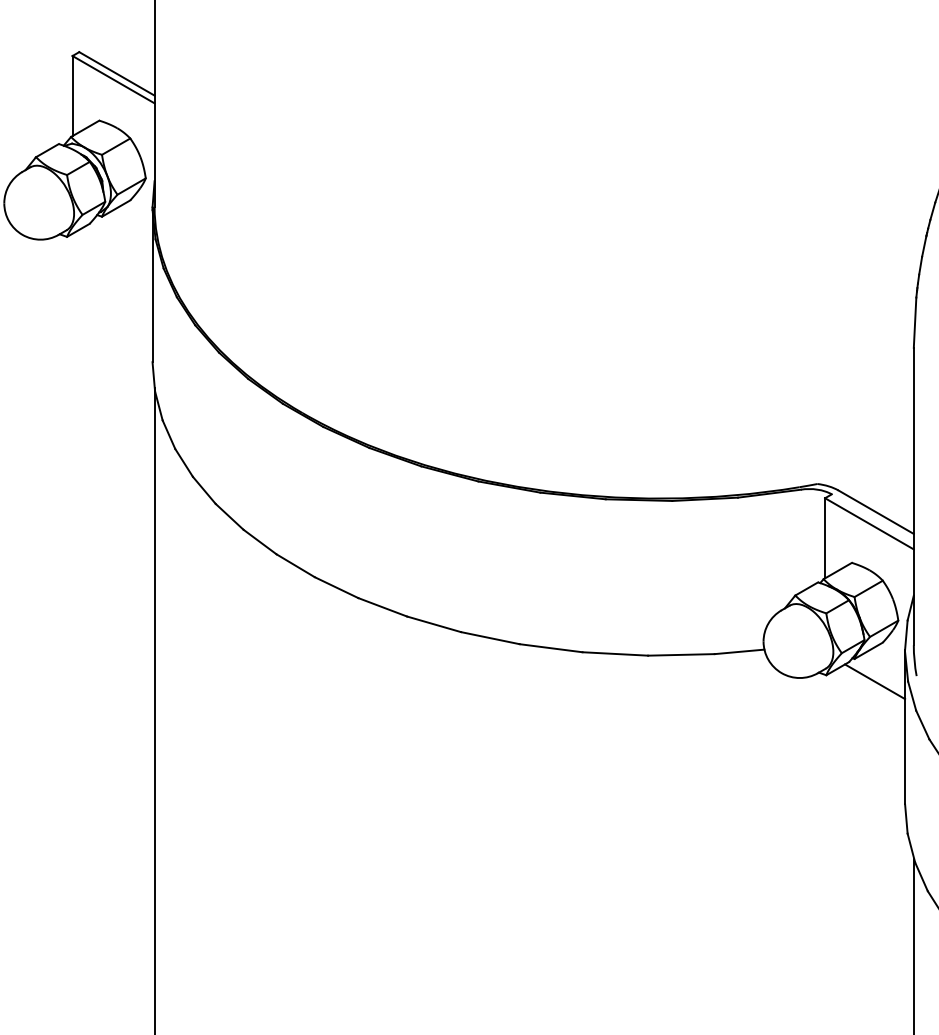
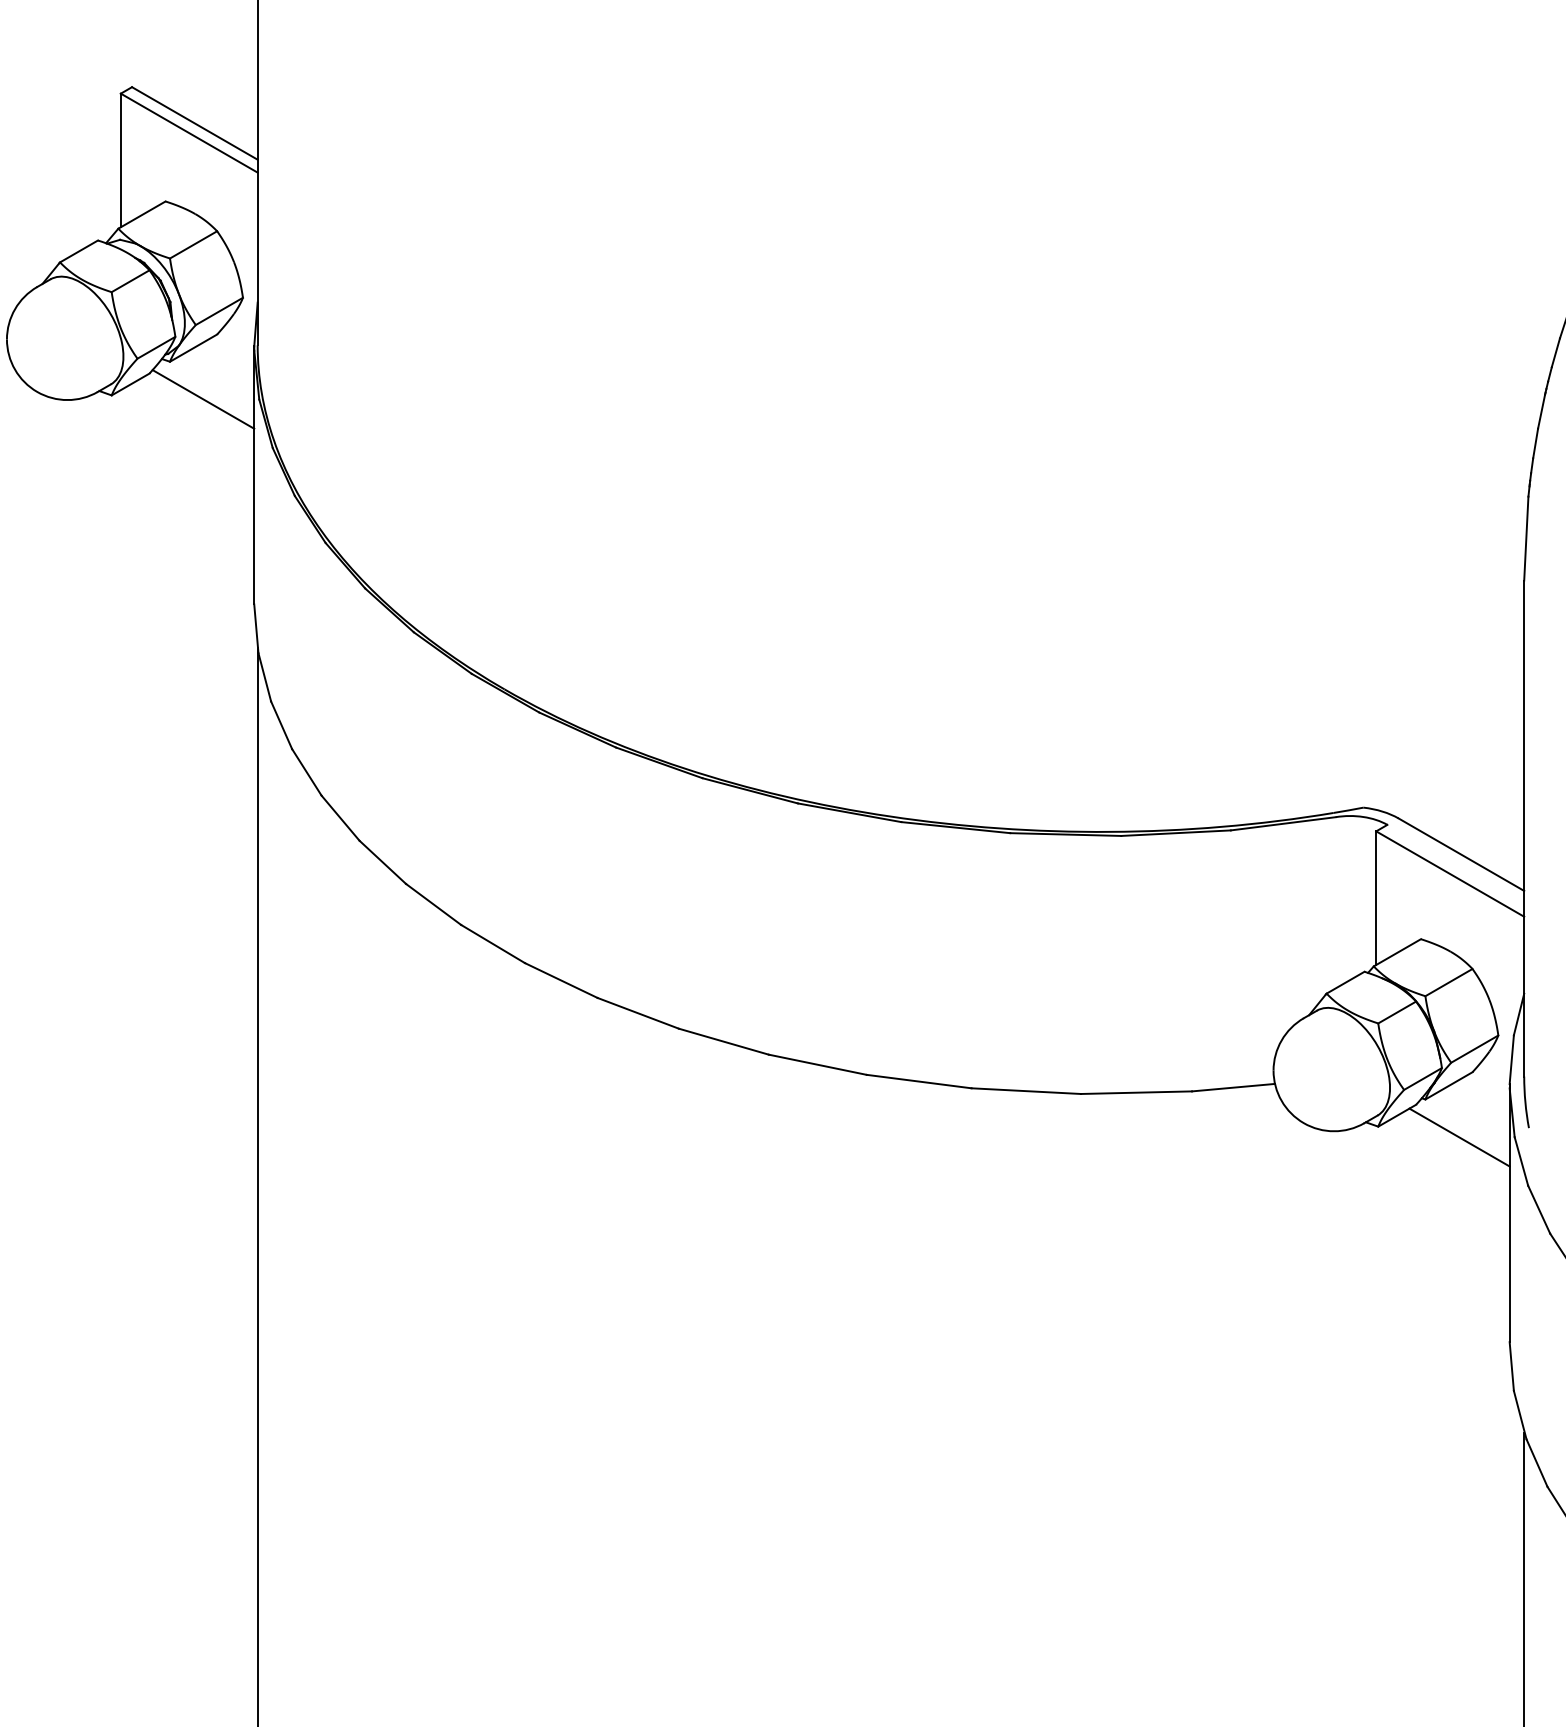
line: (121, 238) -> (202, 398), added

